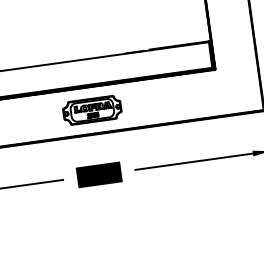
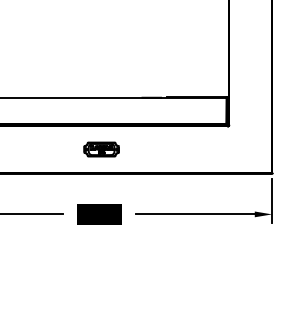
part: (92, 110) -> (101, 149), size x0.6

